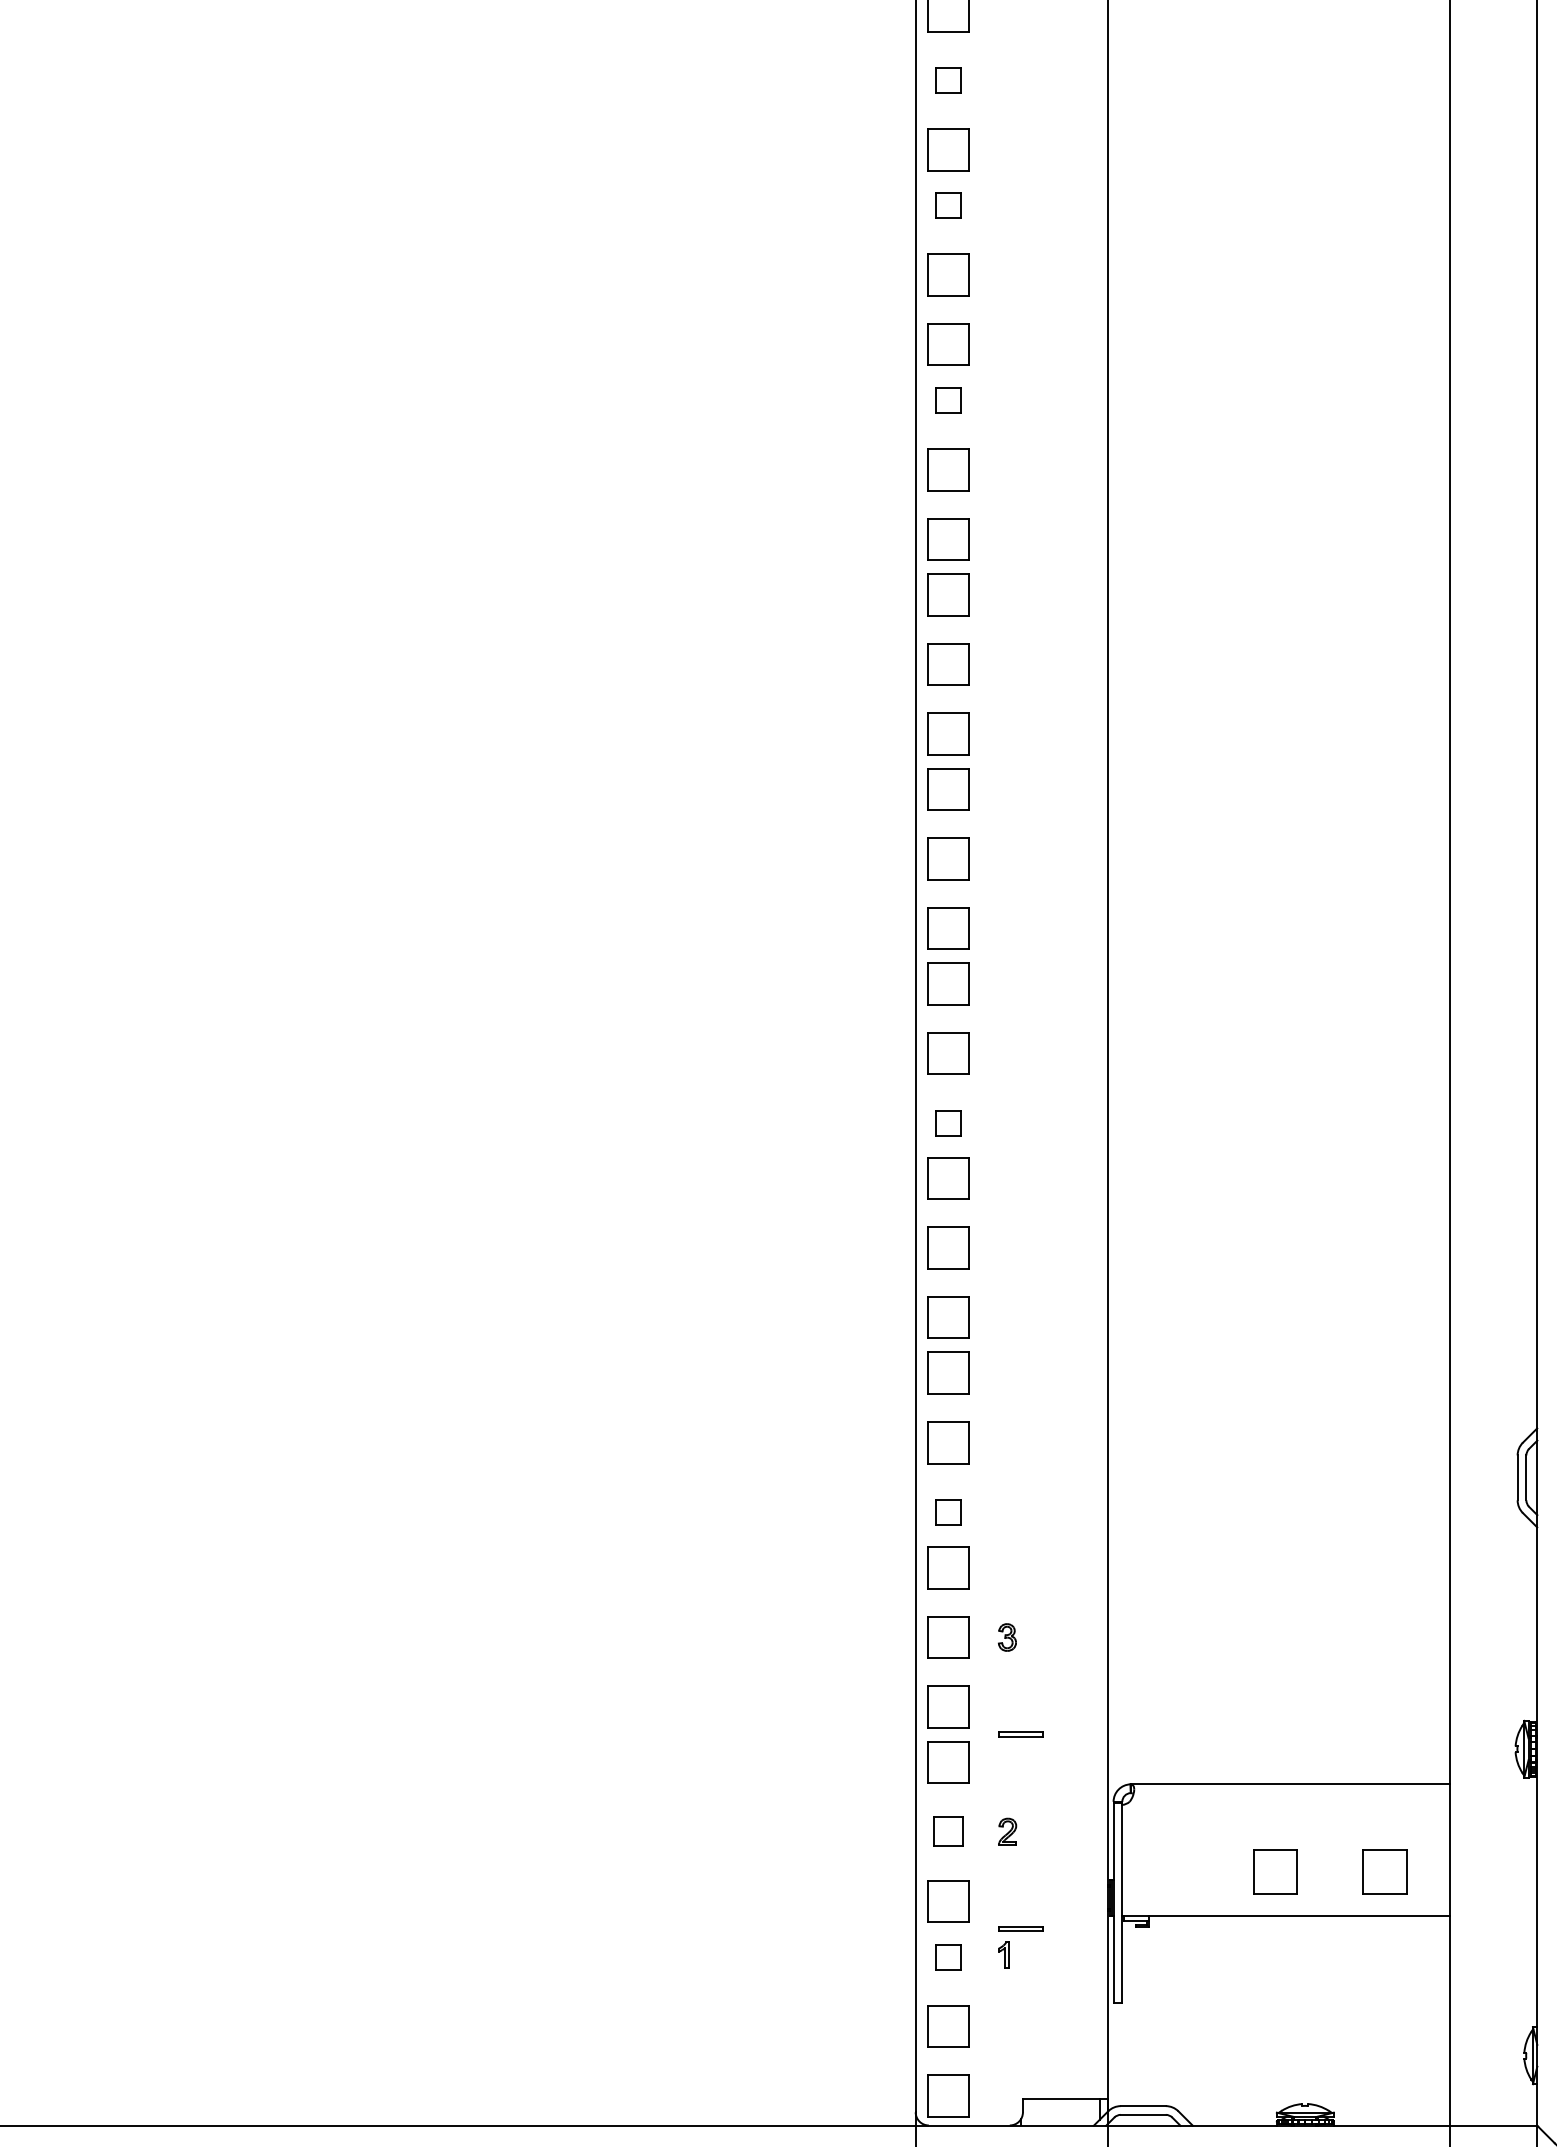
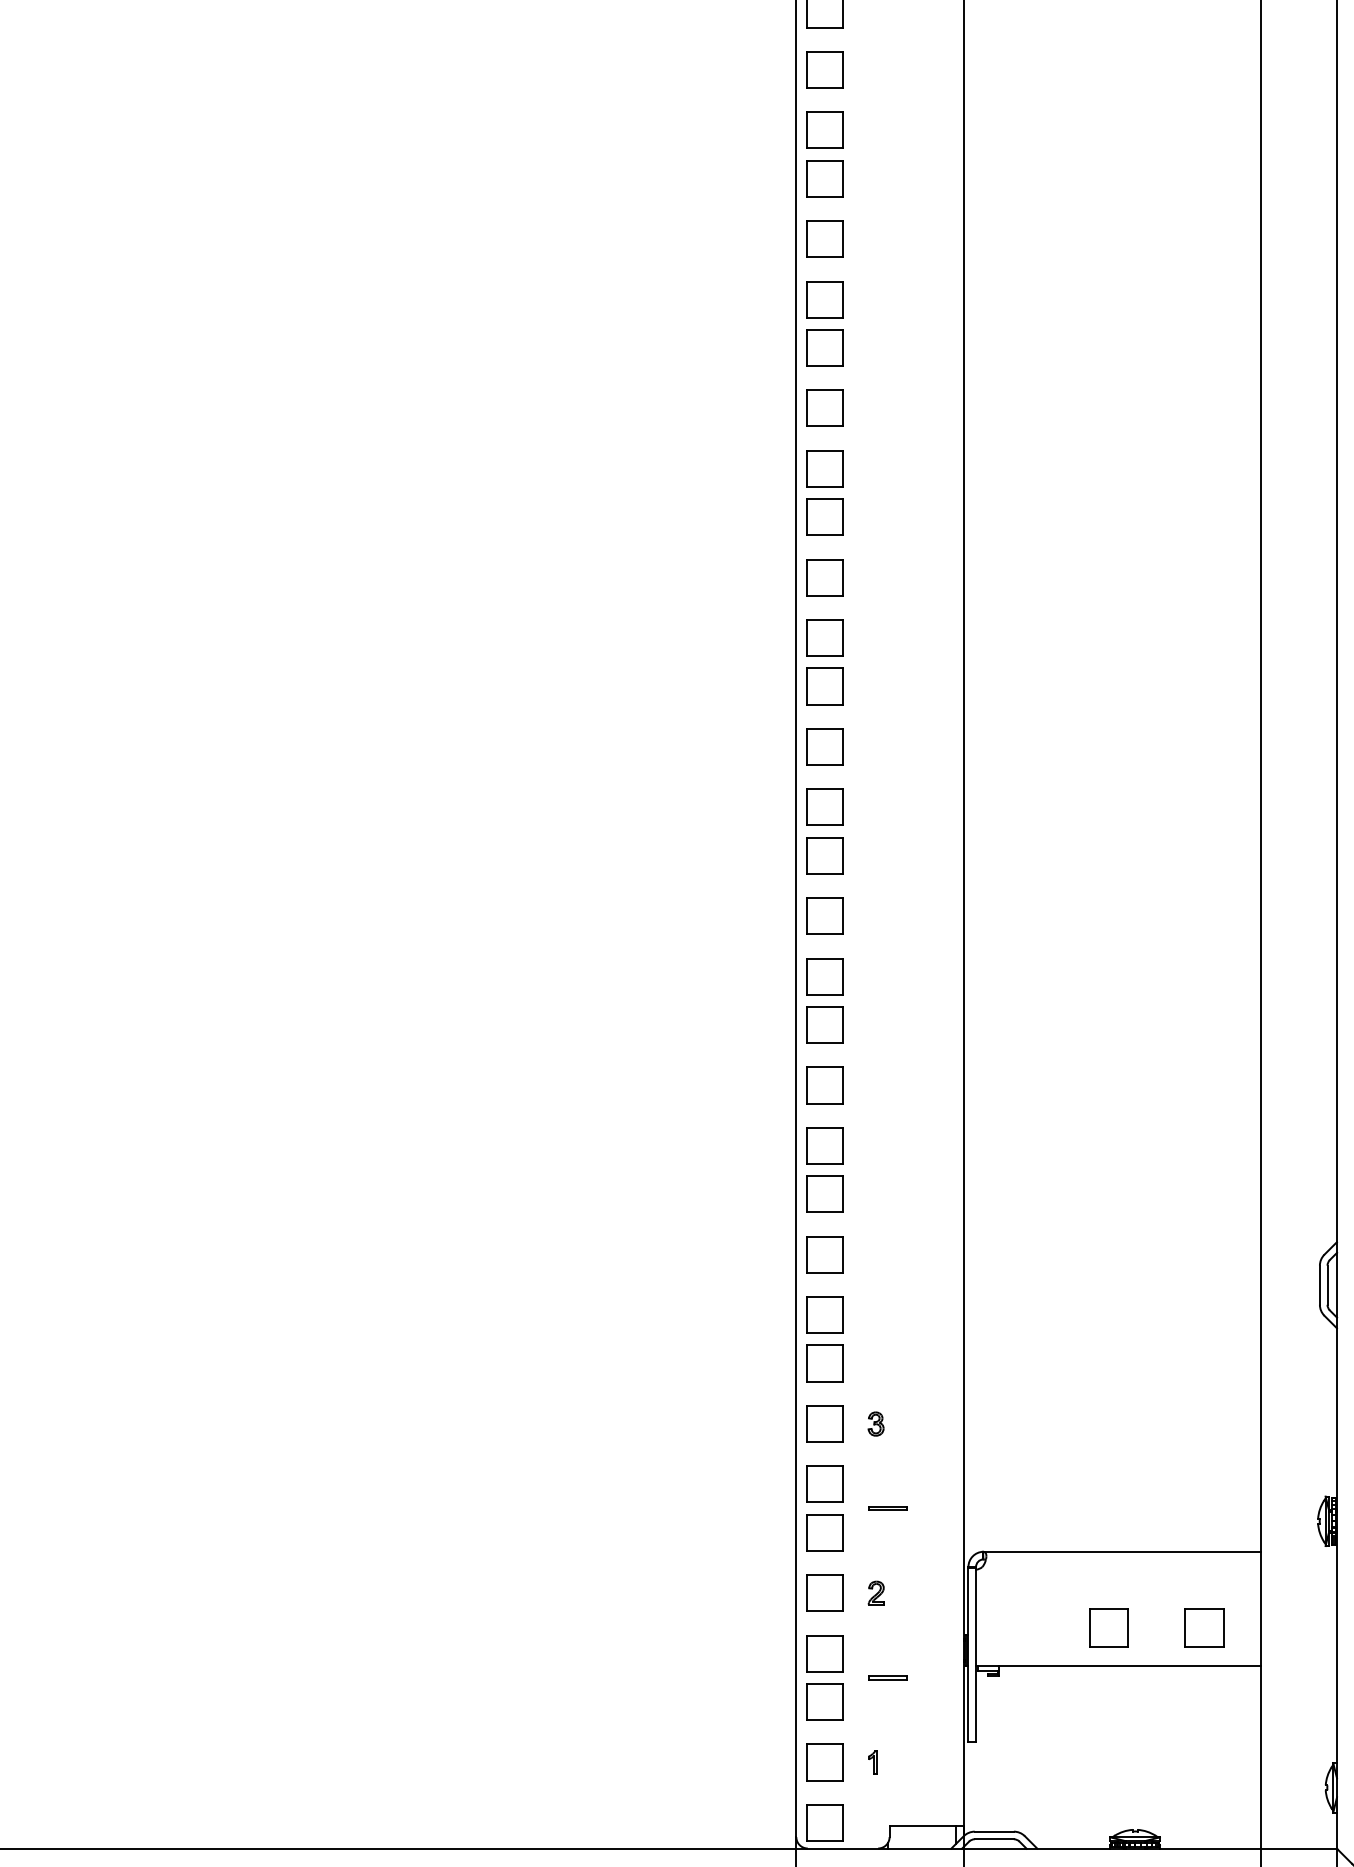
part: (948, 80) -> (824, 69), size x1.67
part: (948, 205) -> (824, 178), size x1.67
part: (948, 399) -> (824, 347), size x1.67
part: (948, 1122) -> (824, 976), size x1.67
part: (948, 1511) -> (824, 1314), size x1.67
part: (948, 1831) -> (824, 1592), size x1.43
part: (1003, 1955) -> (872, 1762), moved
part: (948, 1956) -> (824, 1701), size x1.67

